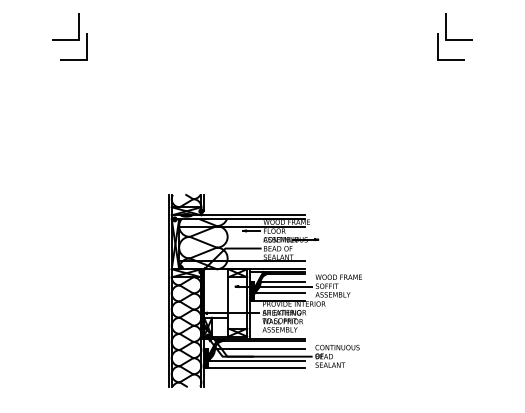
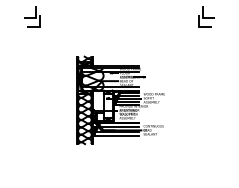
part: (264, 290) -> (120, 100), moved

